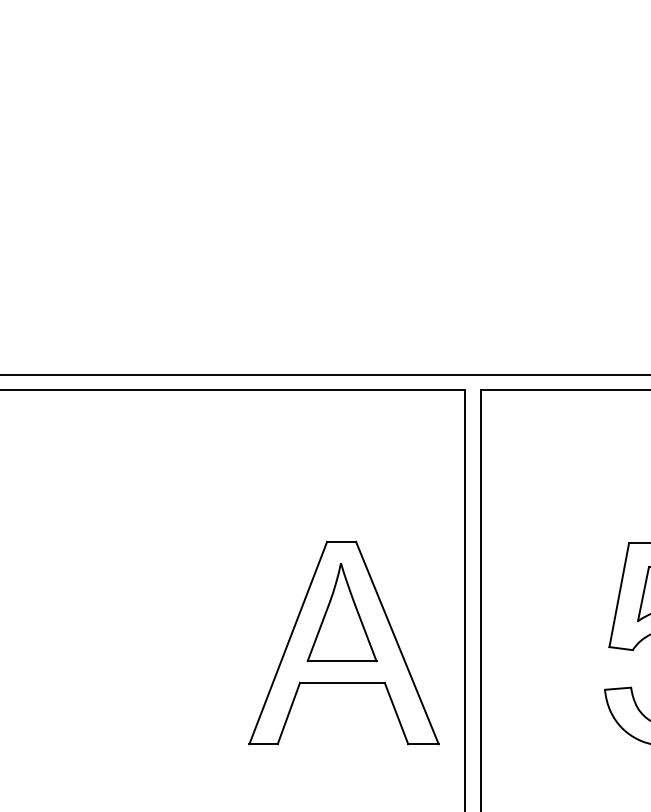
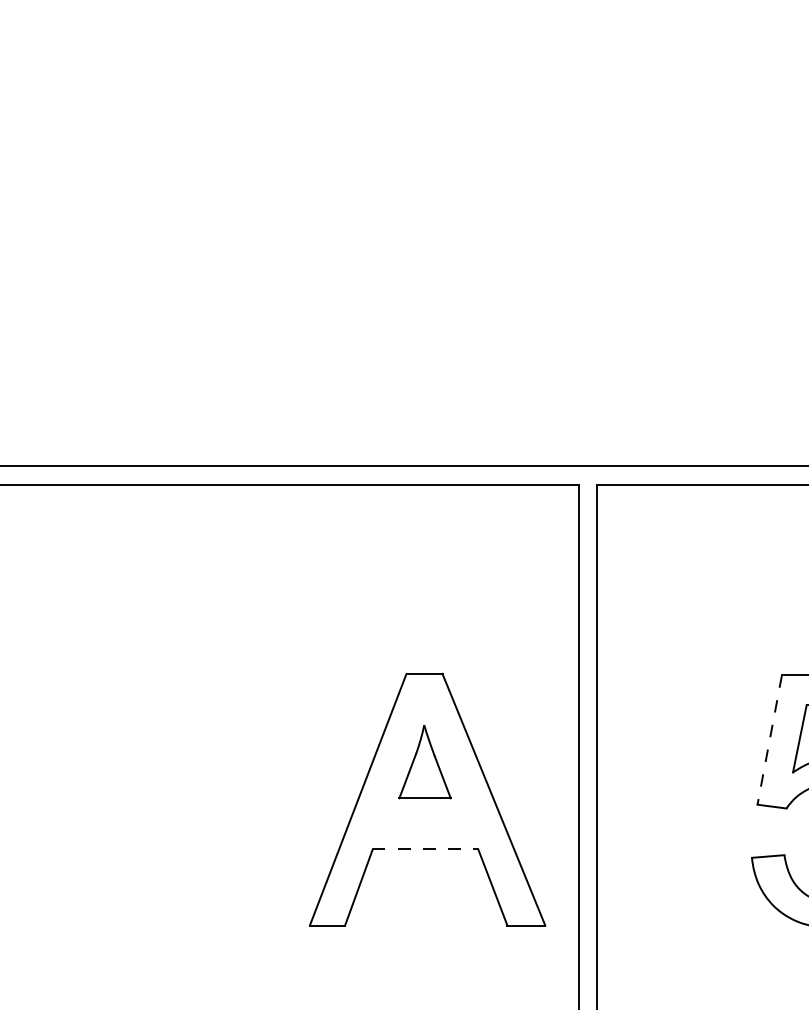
line: (619, 595) -> (770, 740), solid -> dashed
part: (341, 612) -> (424, 761), size x0.6
line: (342, 682) -> (425, 848), solid -> dashed

